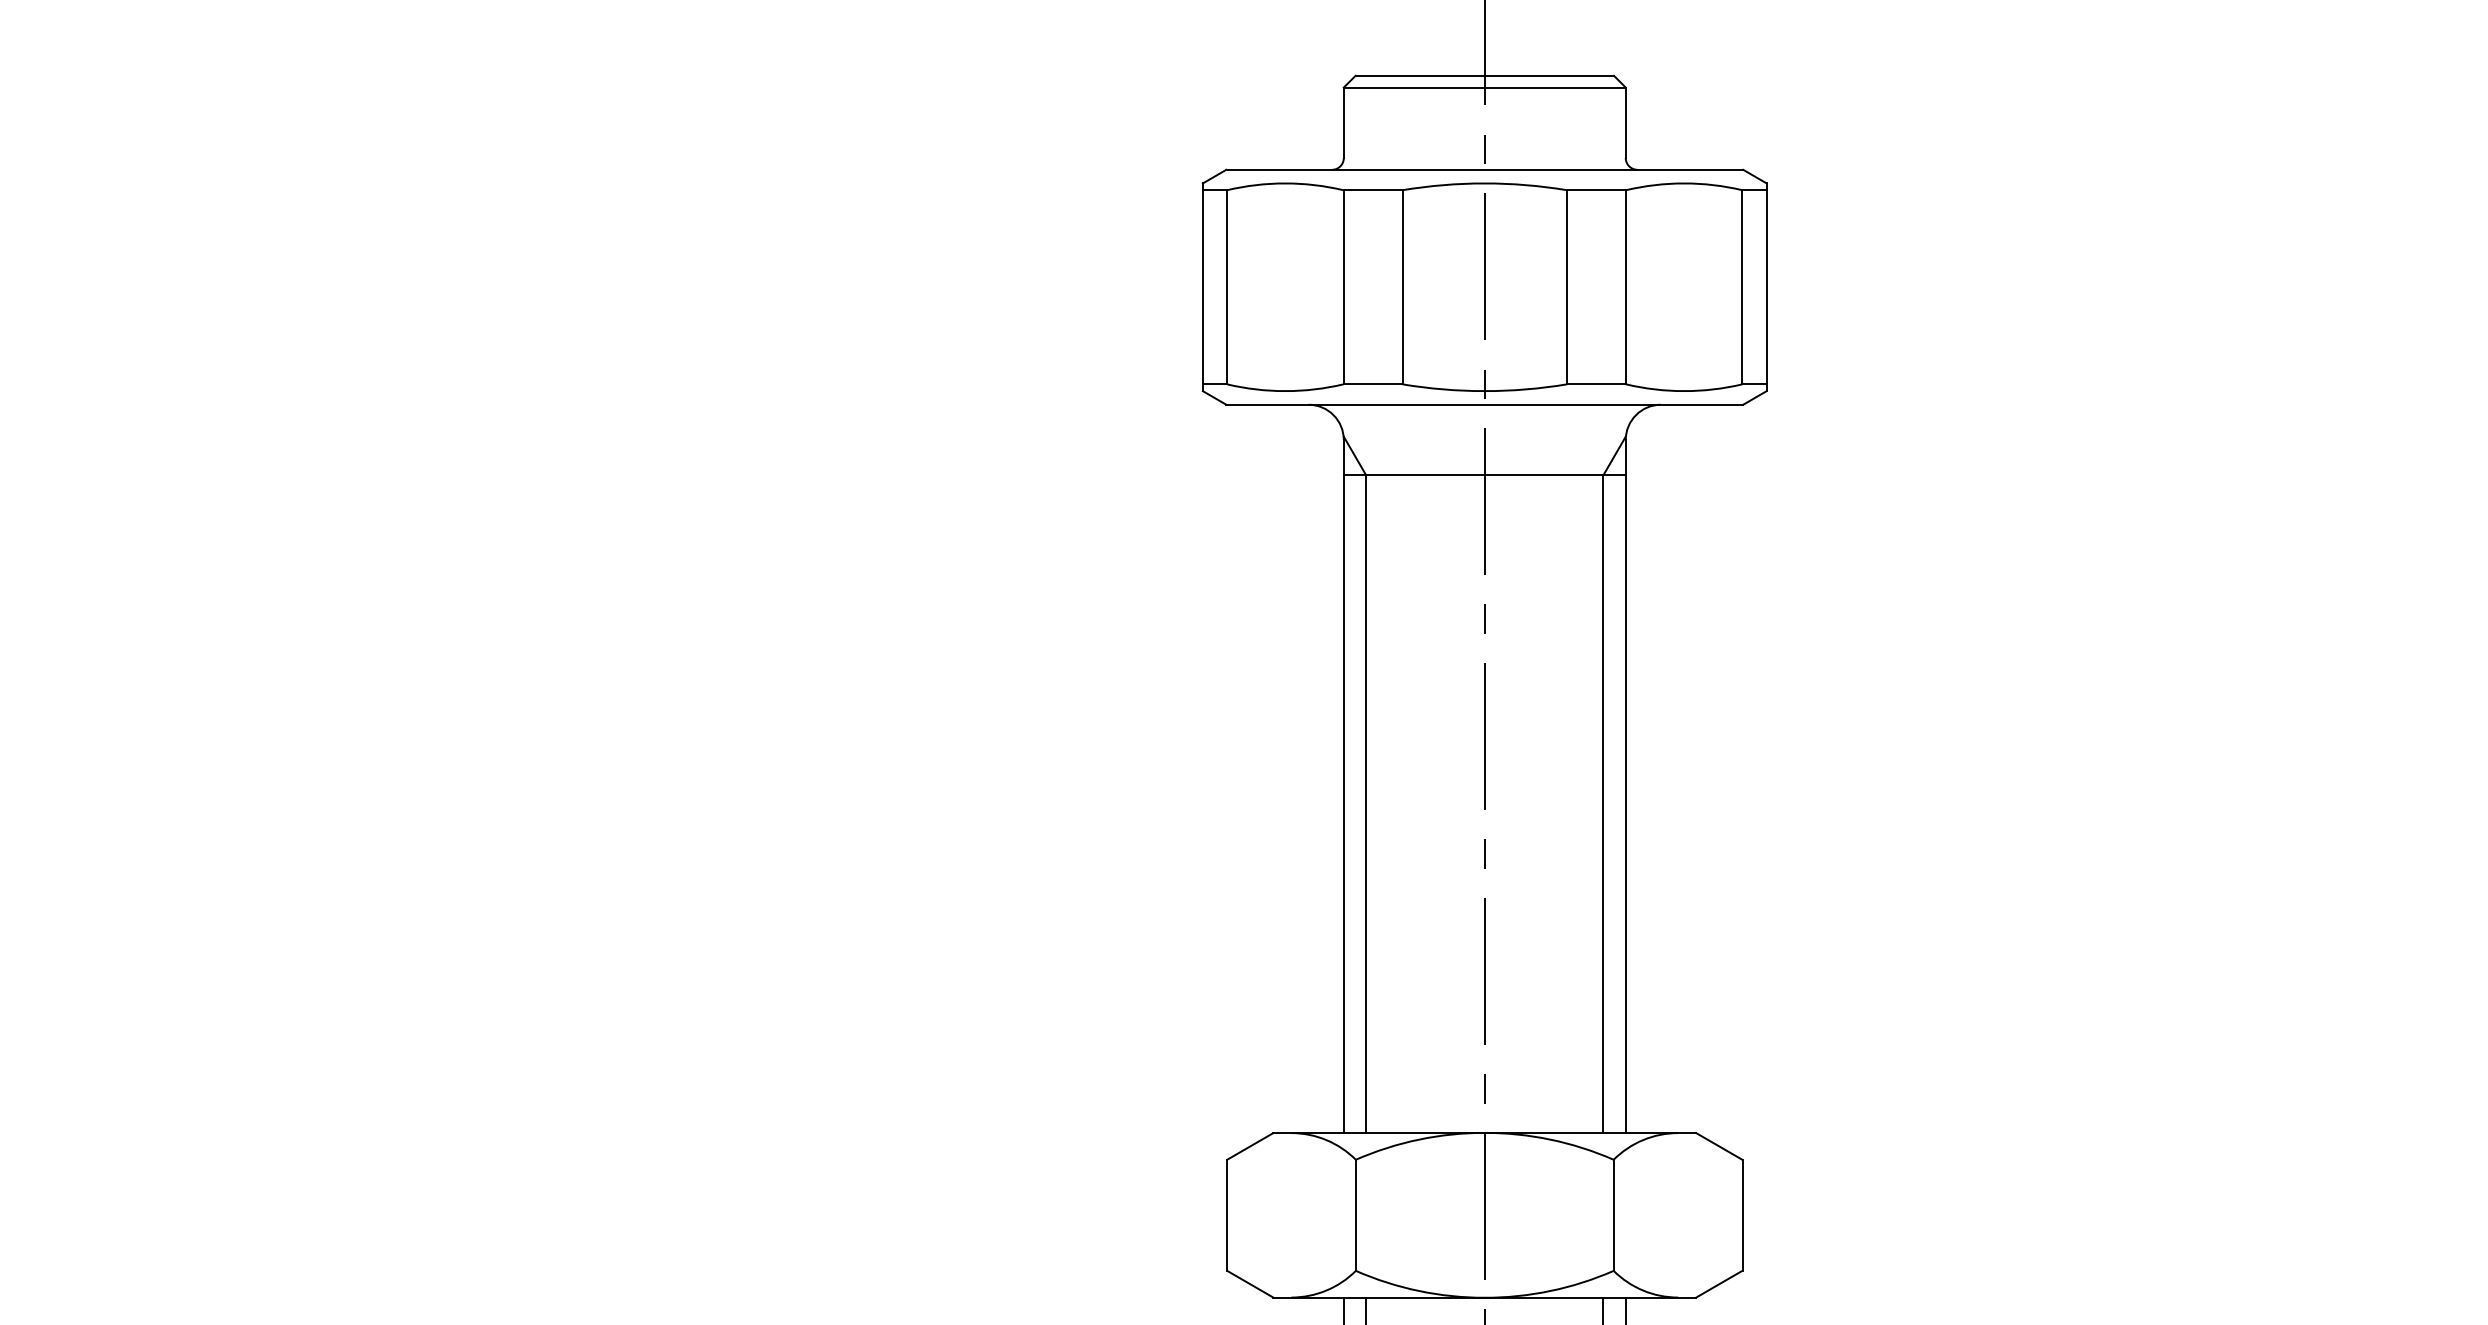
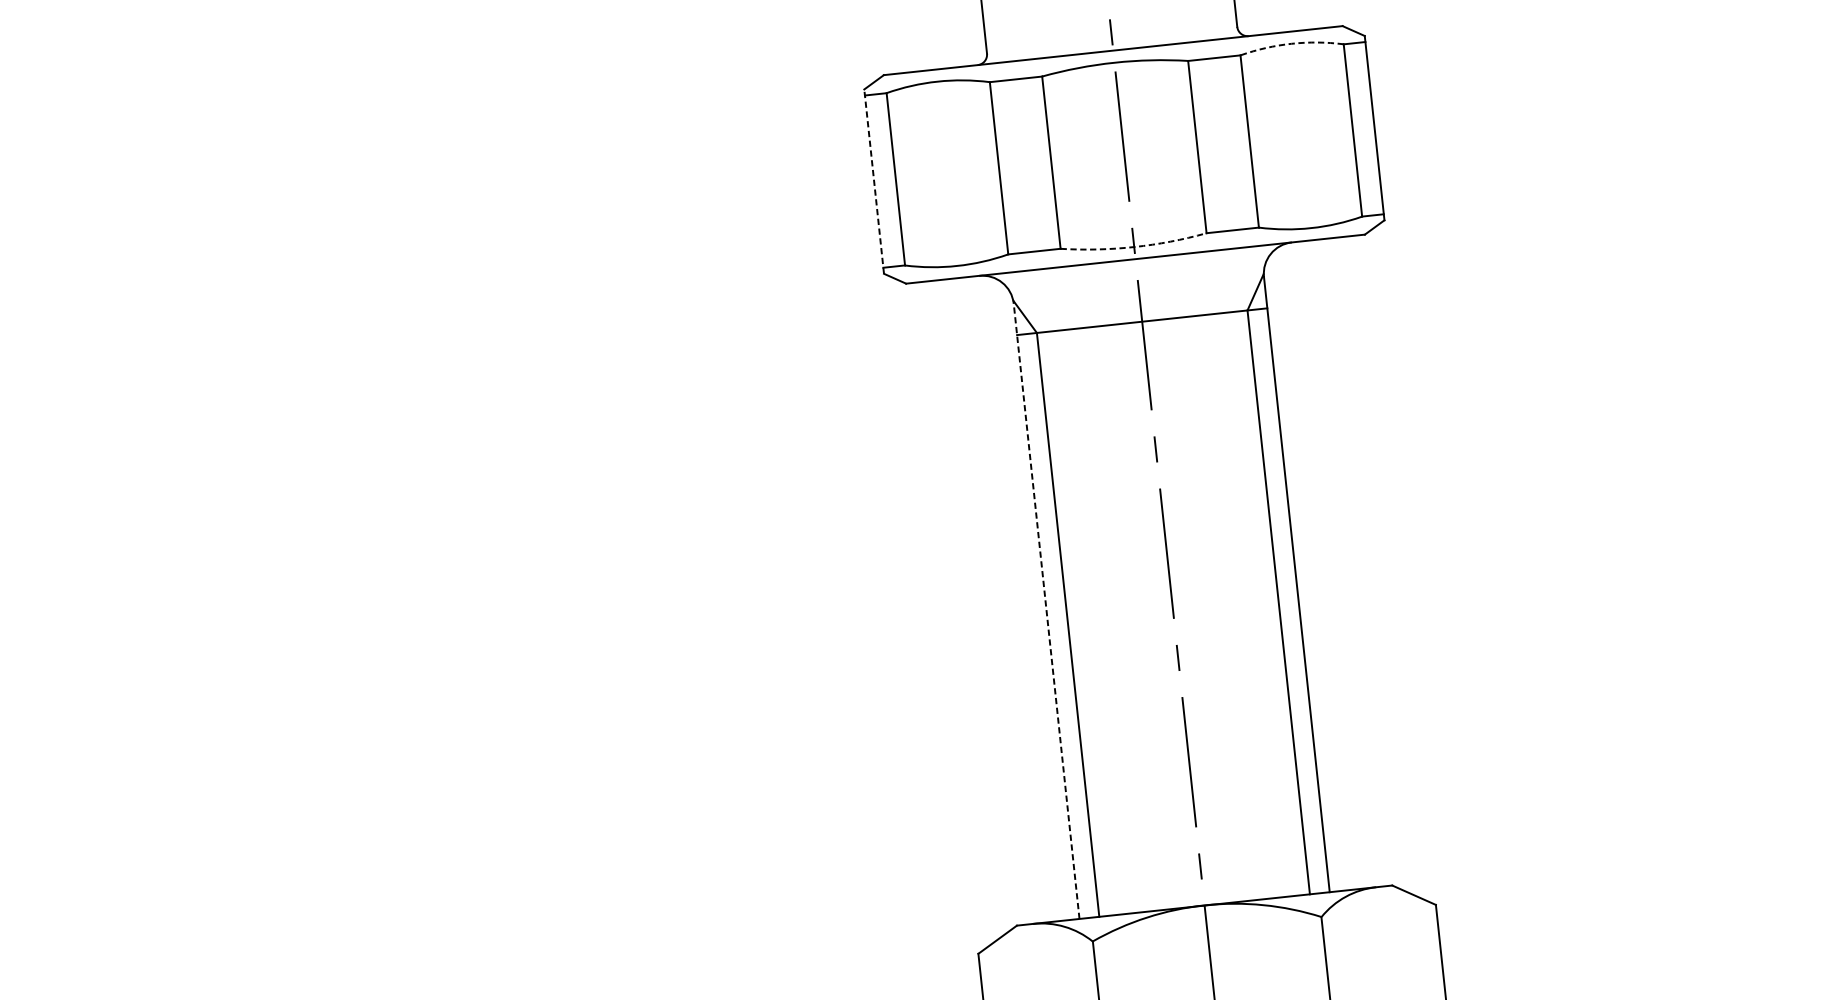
arc: (1684, 183) -> (1291, 43), solid -> dashed
line: (1202, 287) -> (873, 181), solid -> dashed
arc: (1484, 391) -> (1134, 247), solid -> dashed
line: (1343, 786) -> (1046, 611), solid -> dashed

